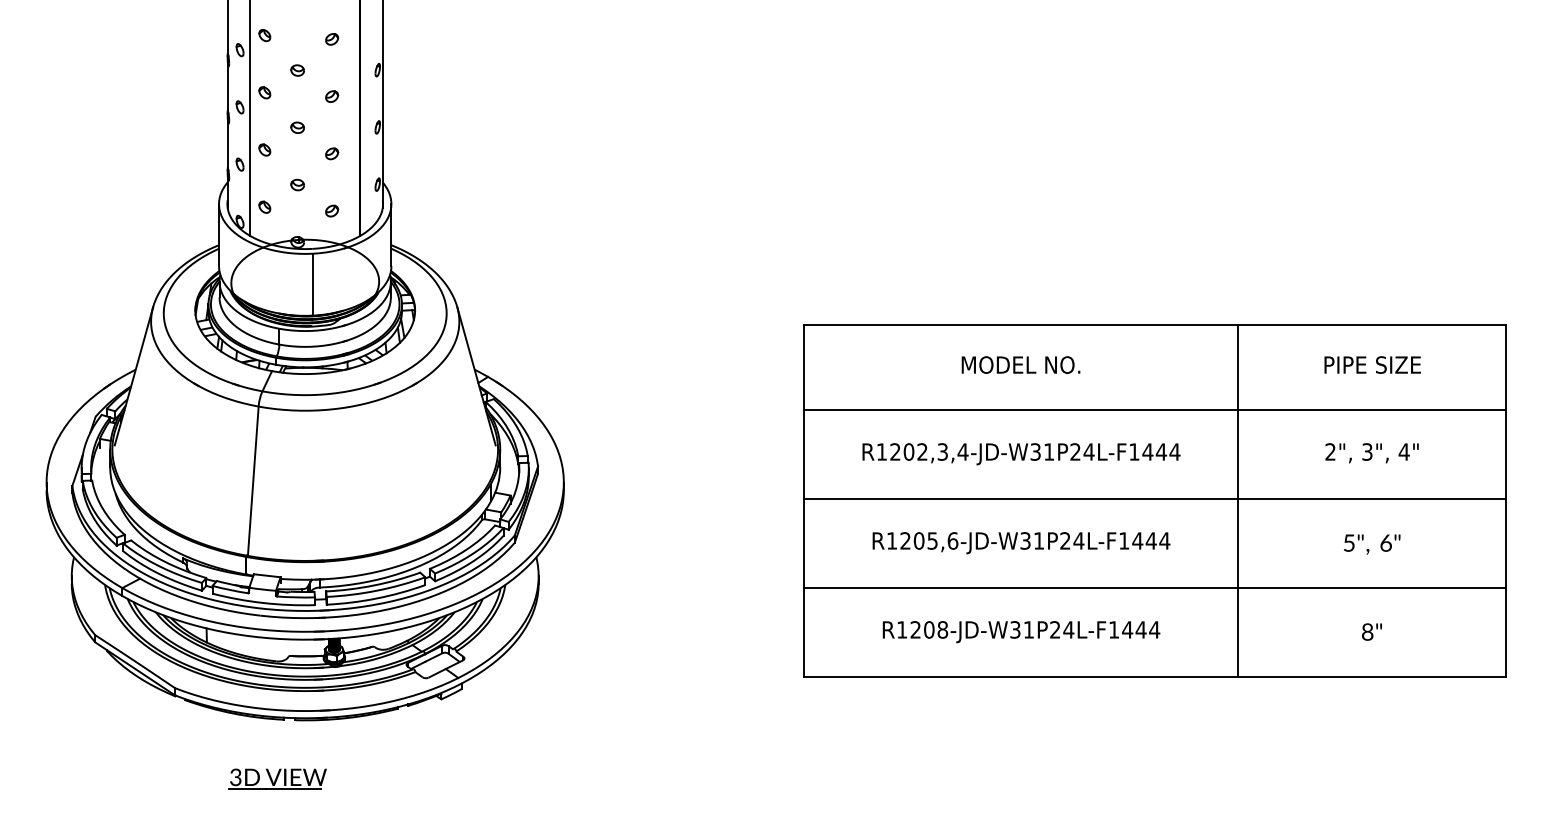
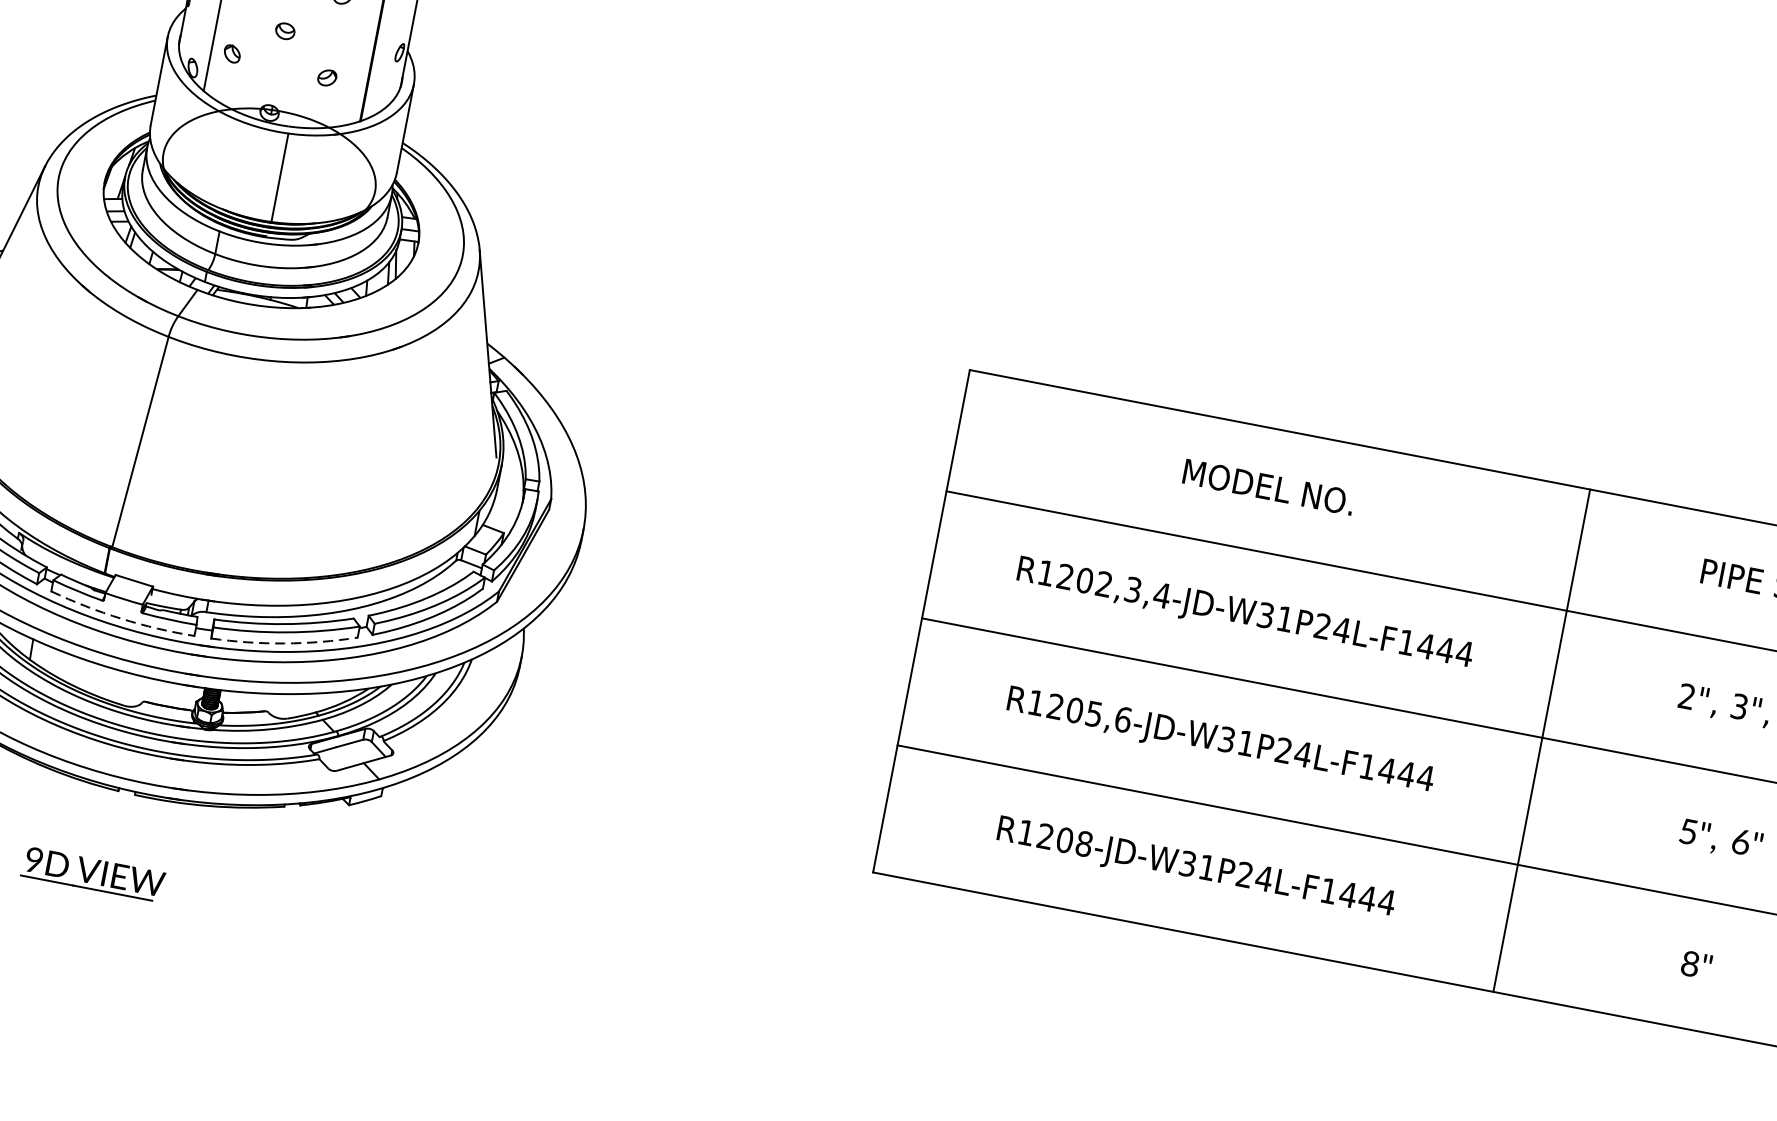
arc: (376, 598) -> (284, 643), solid -> dashed
arc: (263, 603) -> (121, 619), solid -> dashed
text: (235, 777) -> (33, 860), 3D -> 9D

